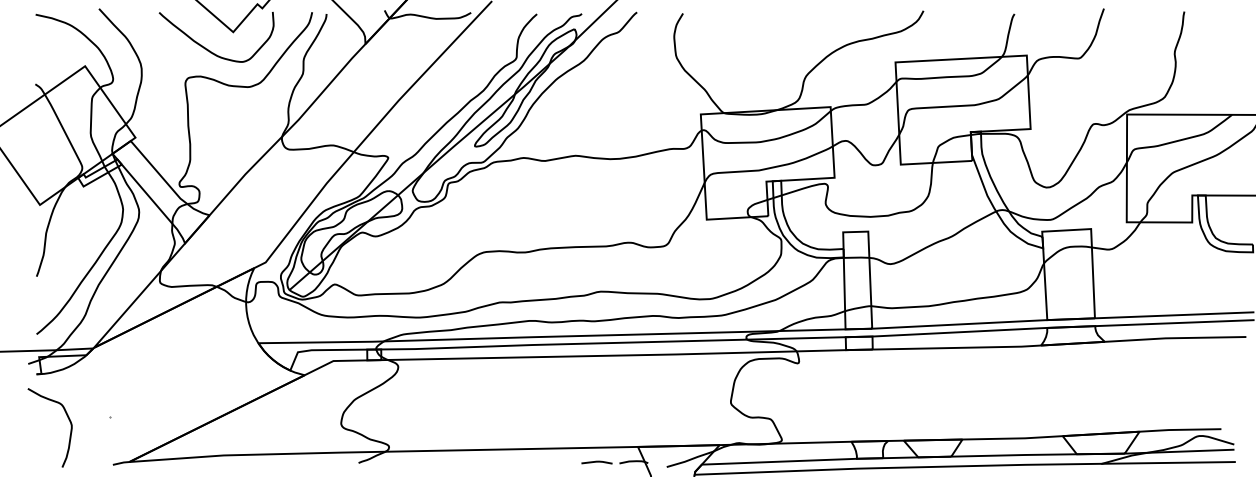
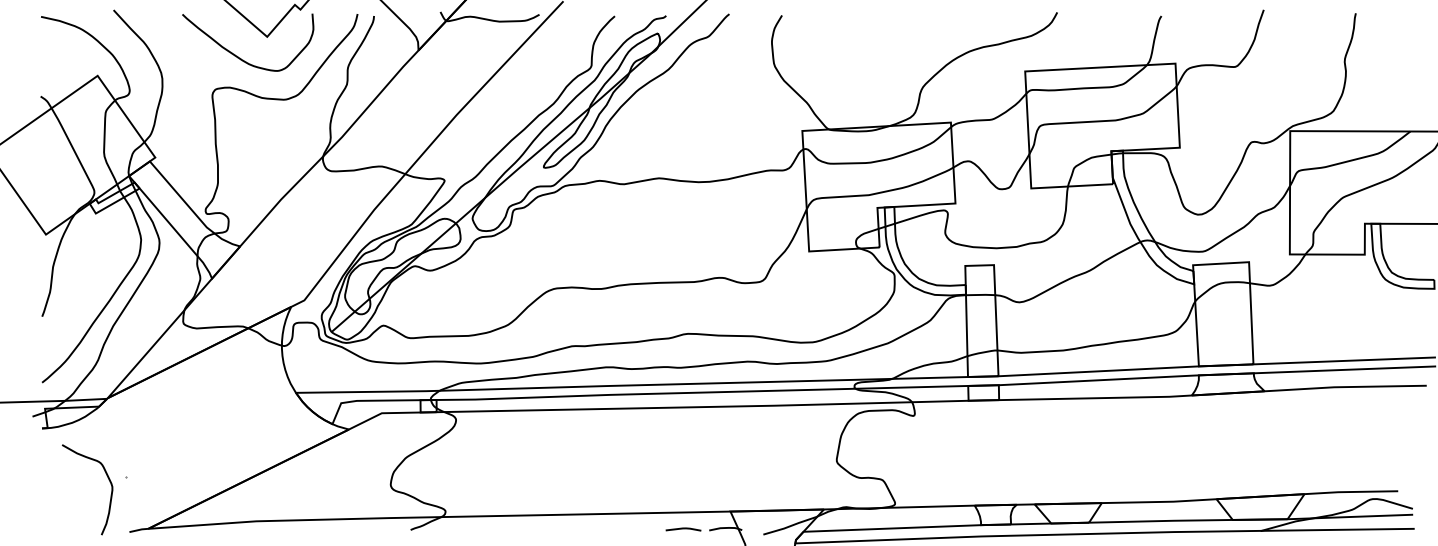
curve: (68, 419) -> (108, 480), moved

